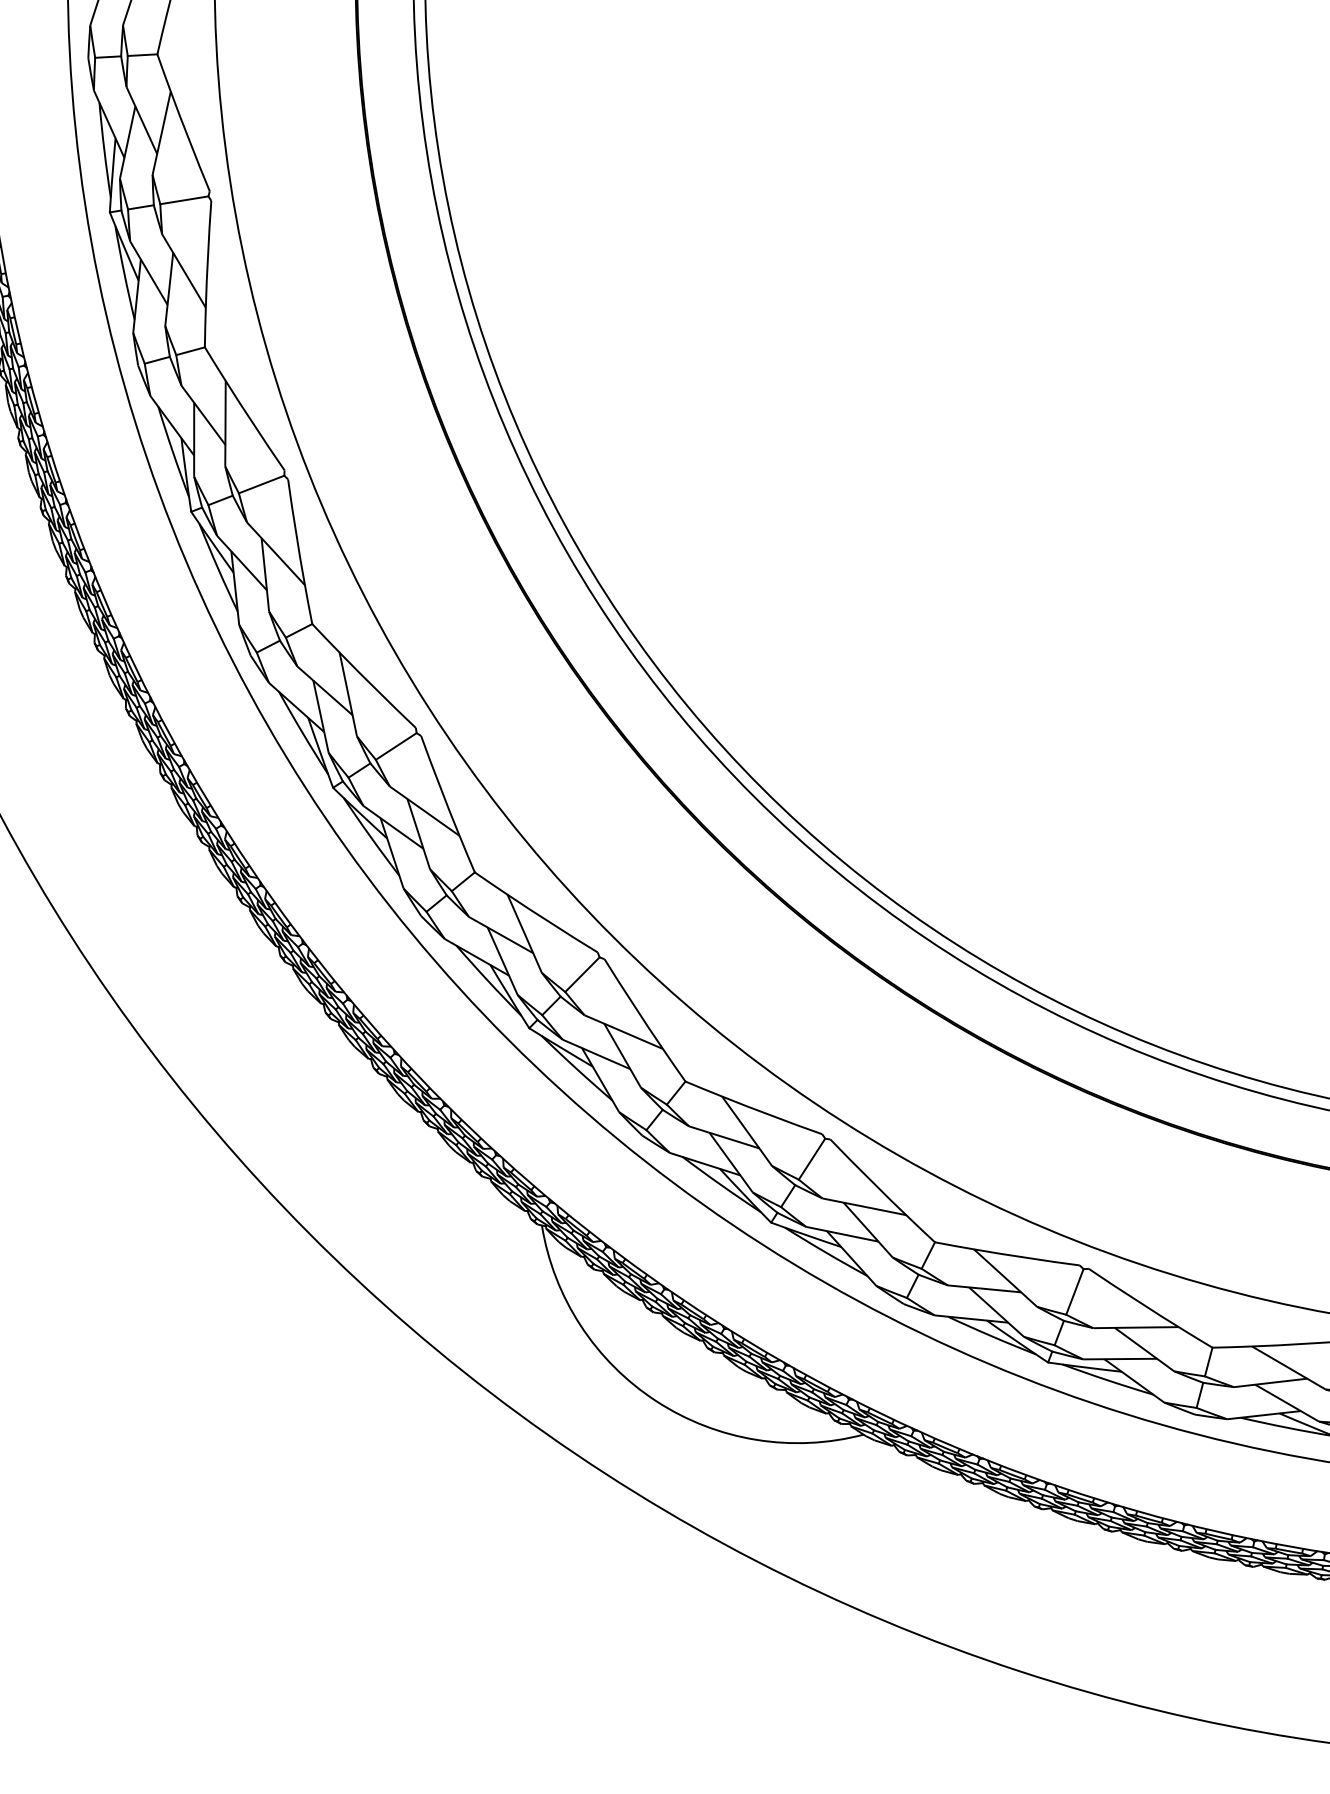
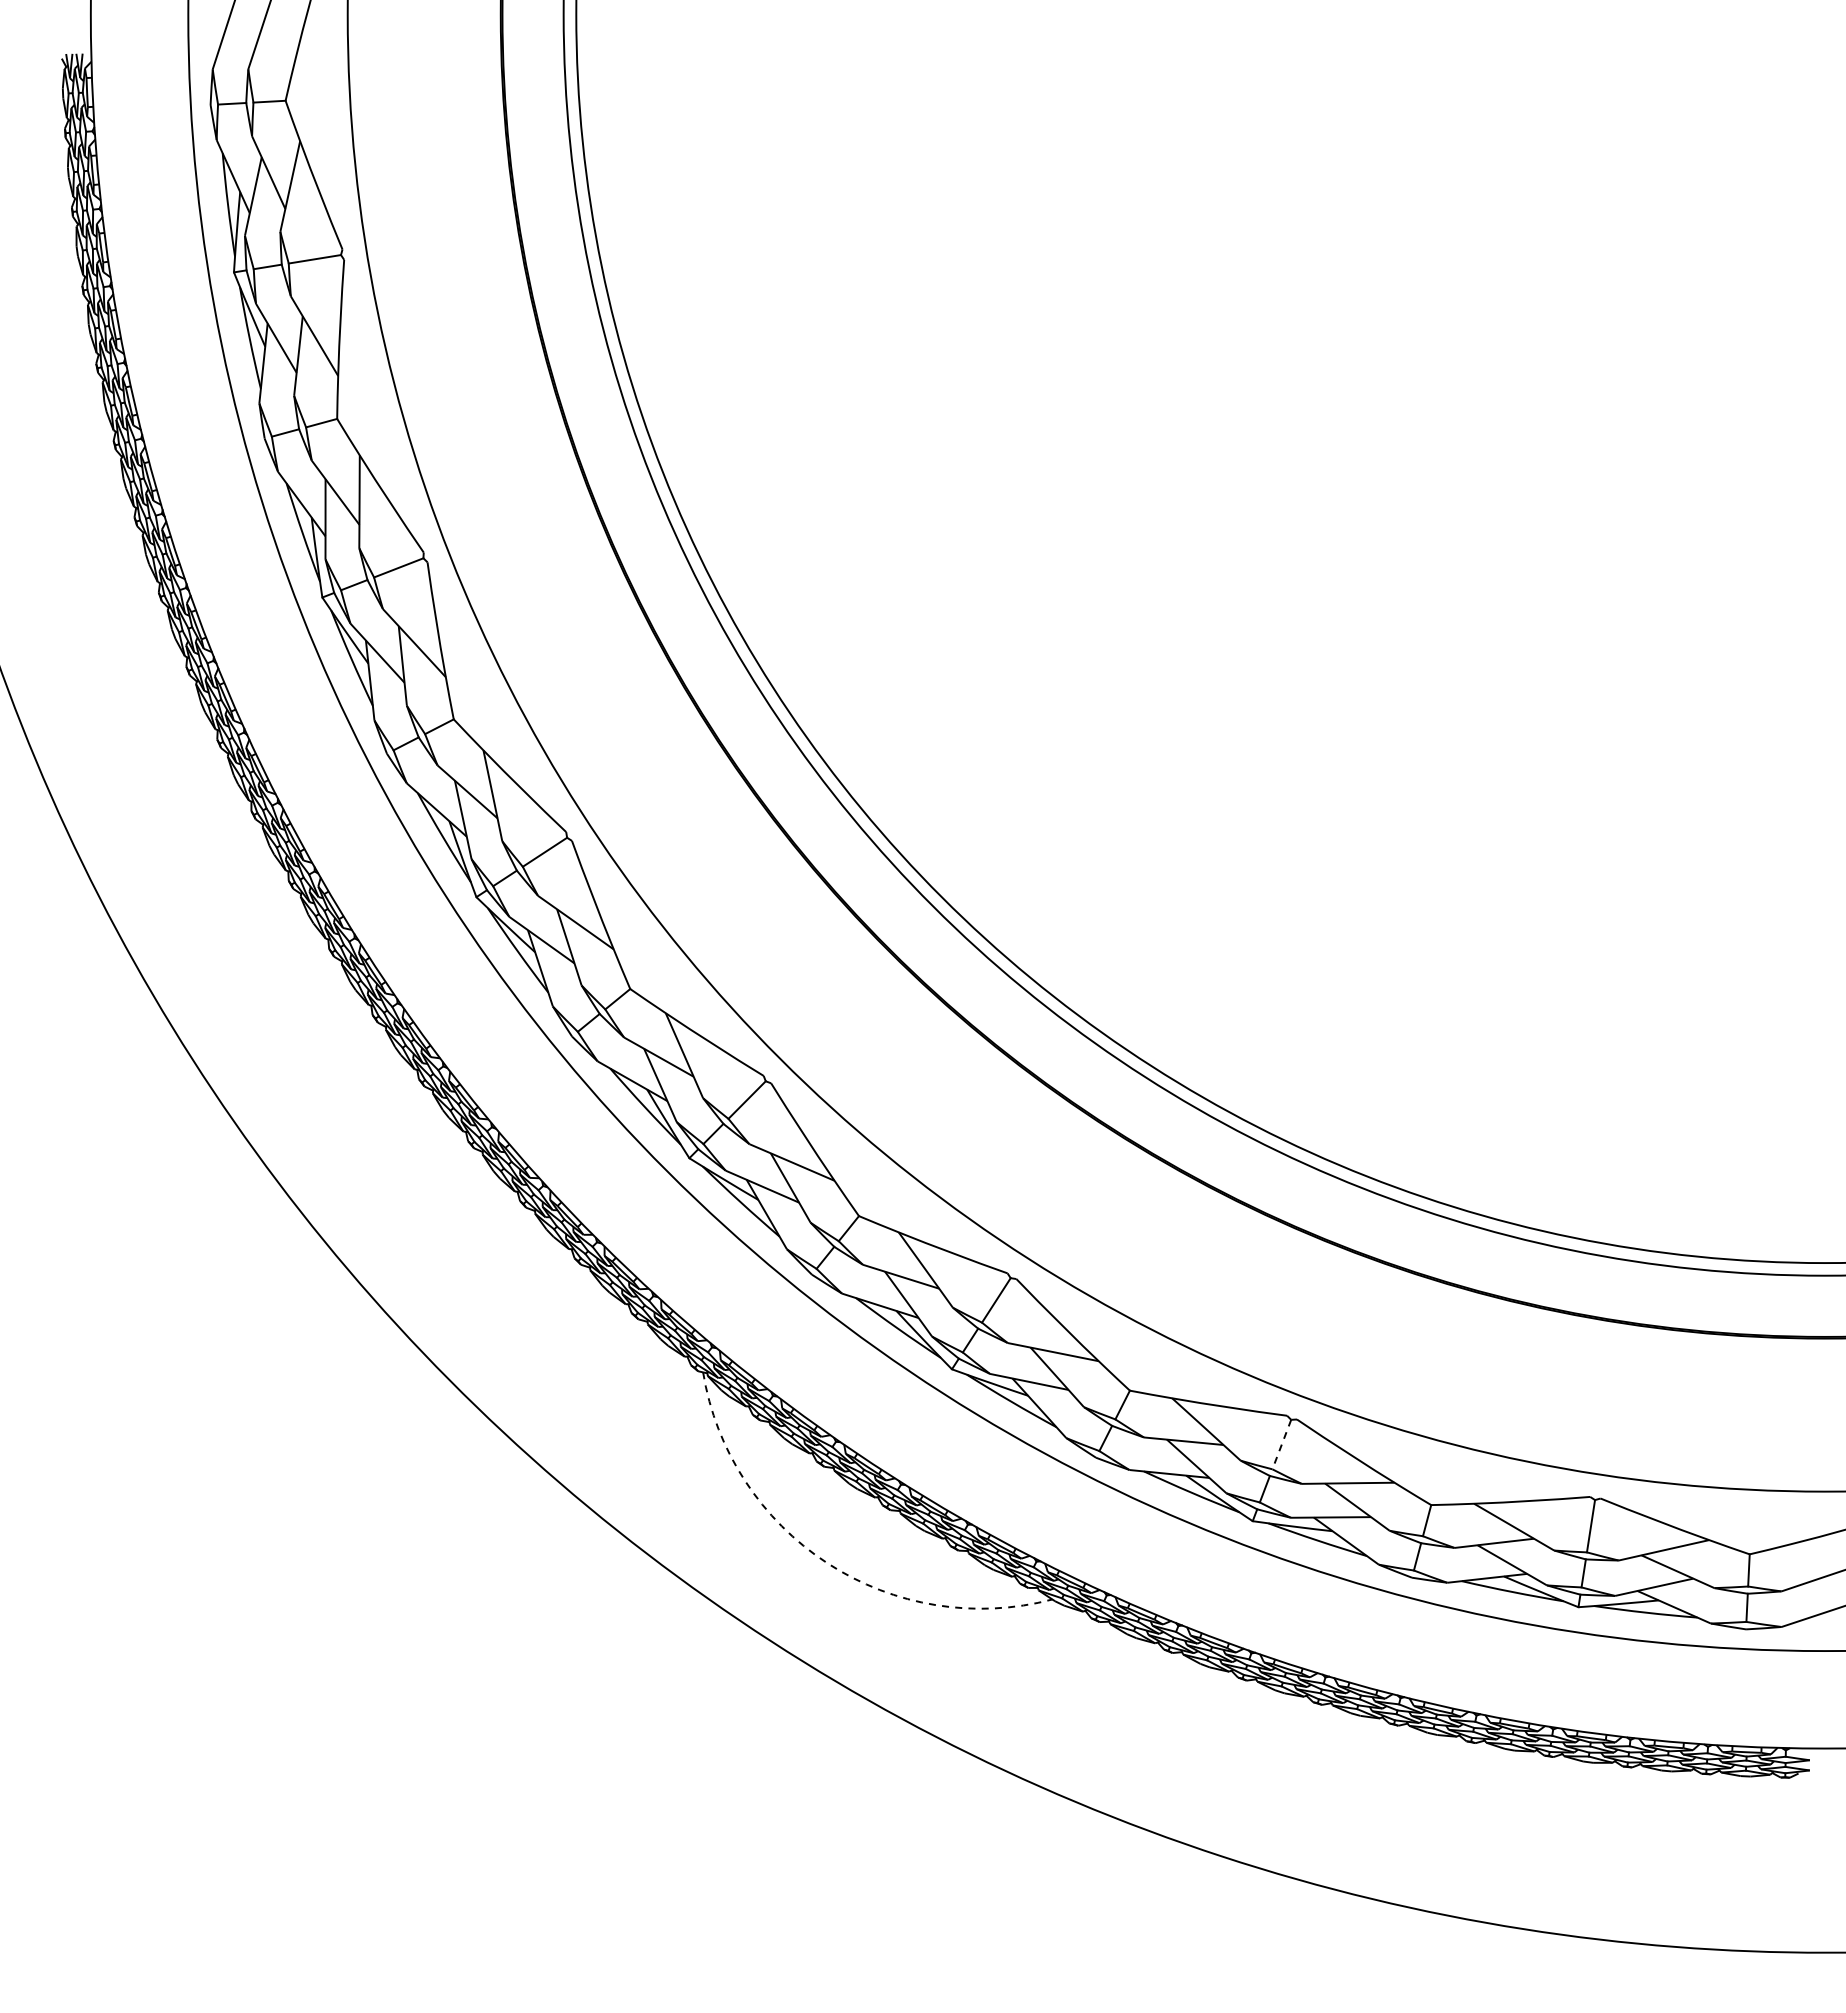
line: (1074, 1292) -> (1281, 1445), solid -> dashed
arc: (656, 1401) -> (827, 1563), solid -> dashed

